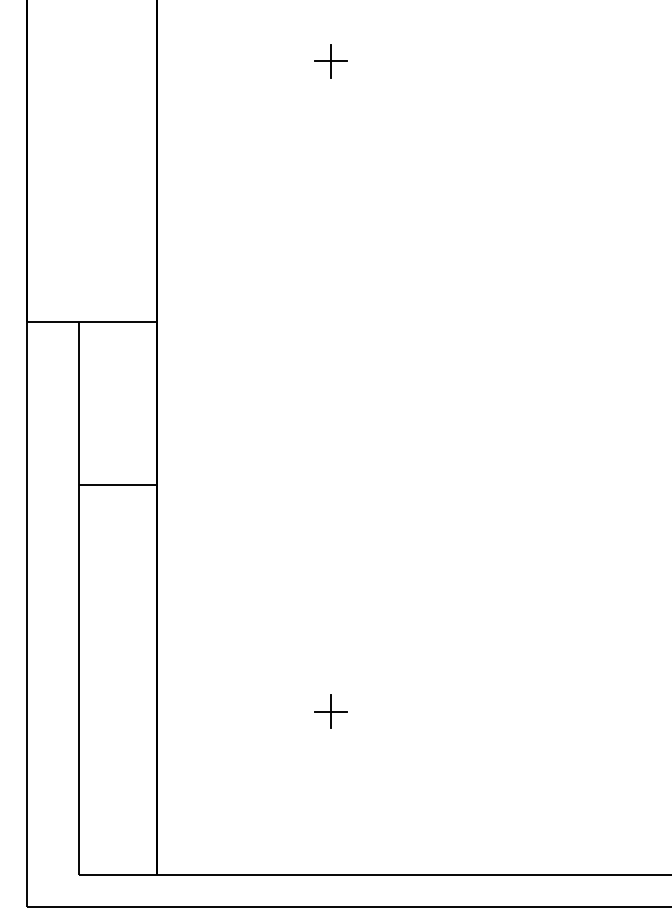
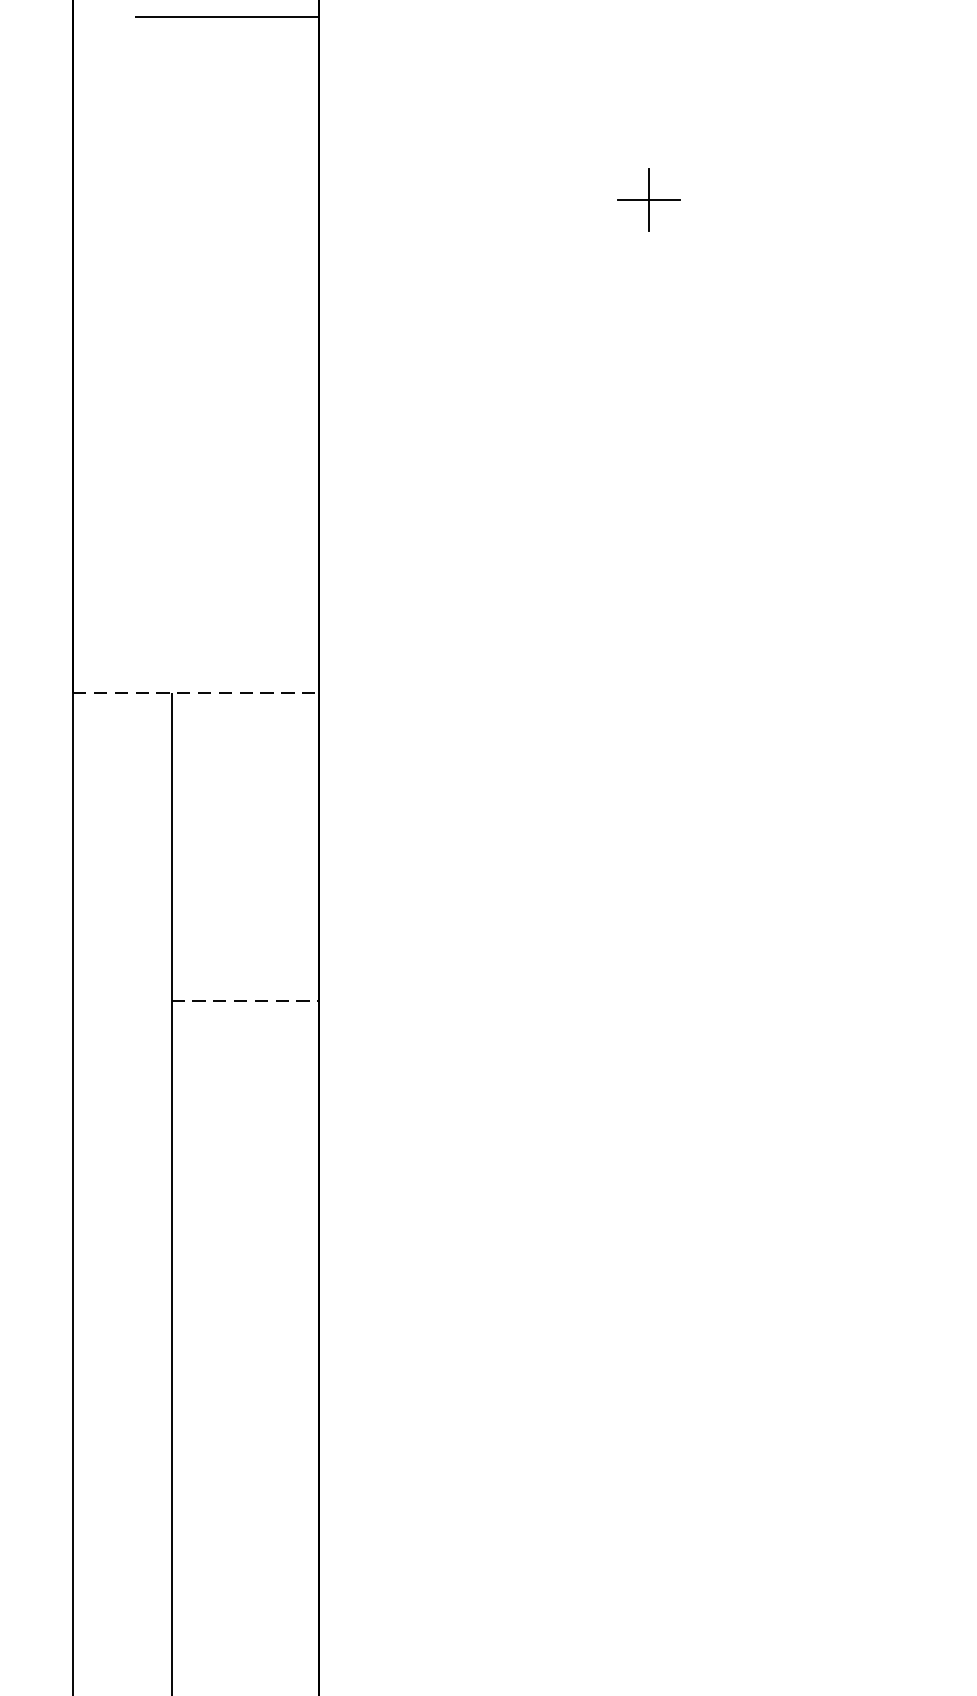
line: (92, 322) -> (197, 693), solid -> dashed
line: (118, 484) -> (246, 1000), solid -> dashed
part: (330, 711) -> (648, 1429), removed

